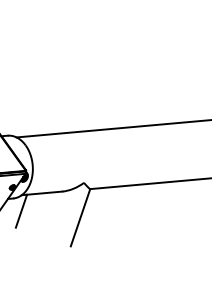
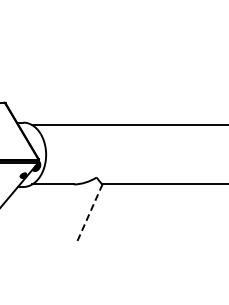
line: (21, 211) -> (30, 200), removed
line: (80, 217) -> (90, 212), solid -> dashed

